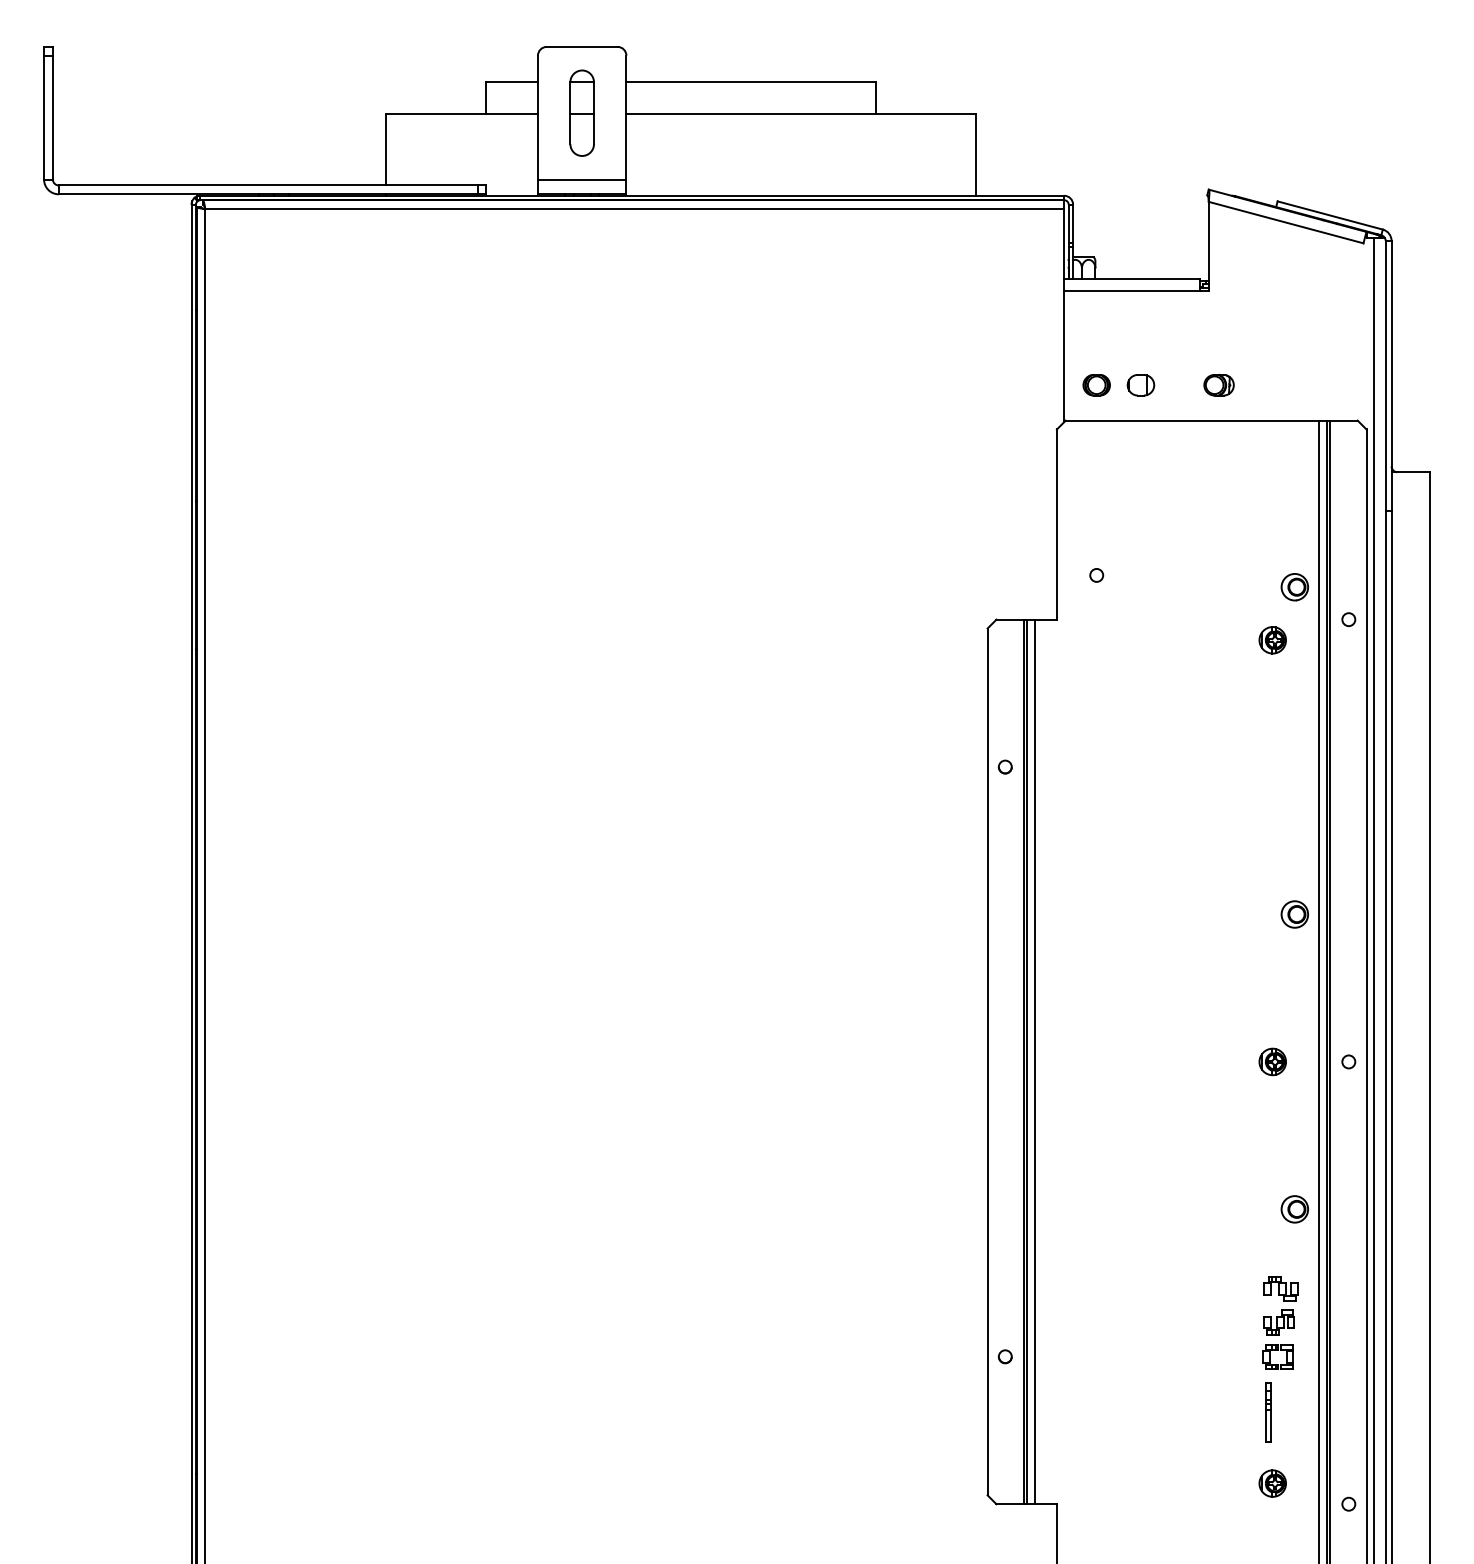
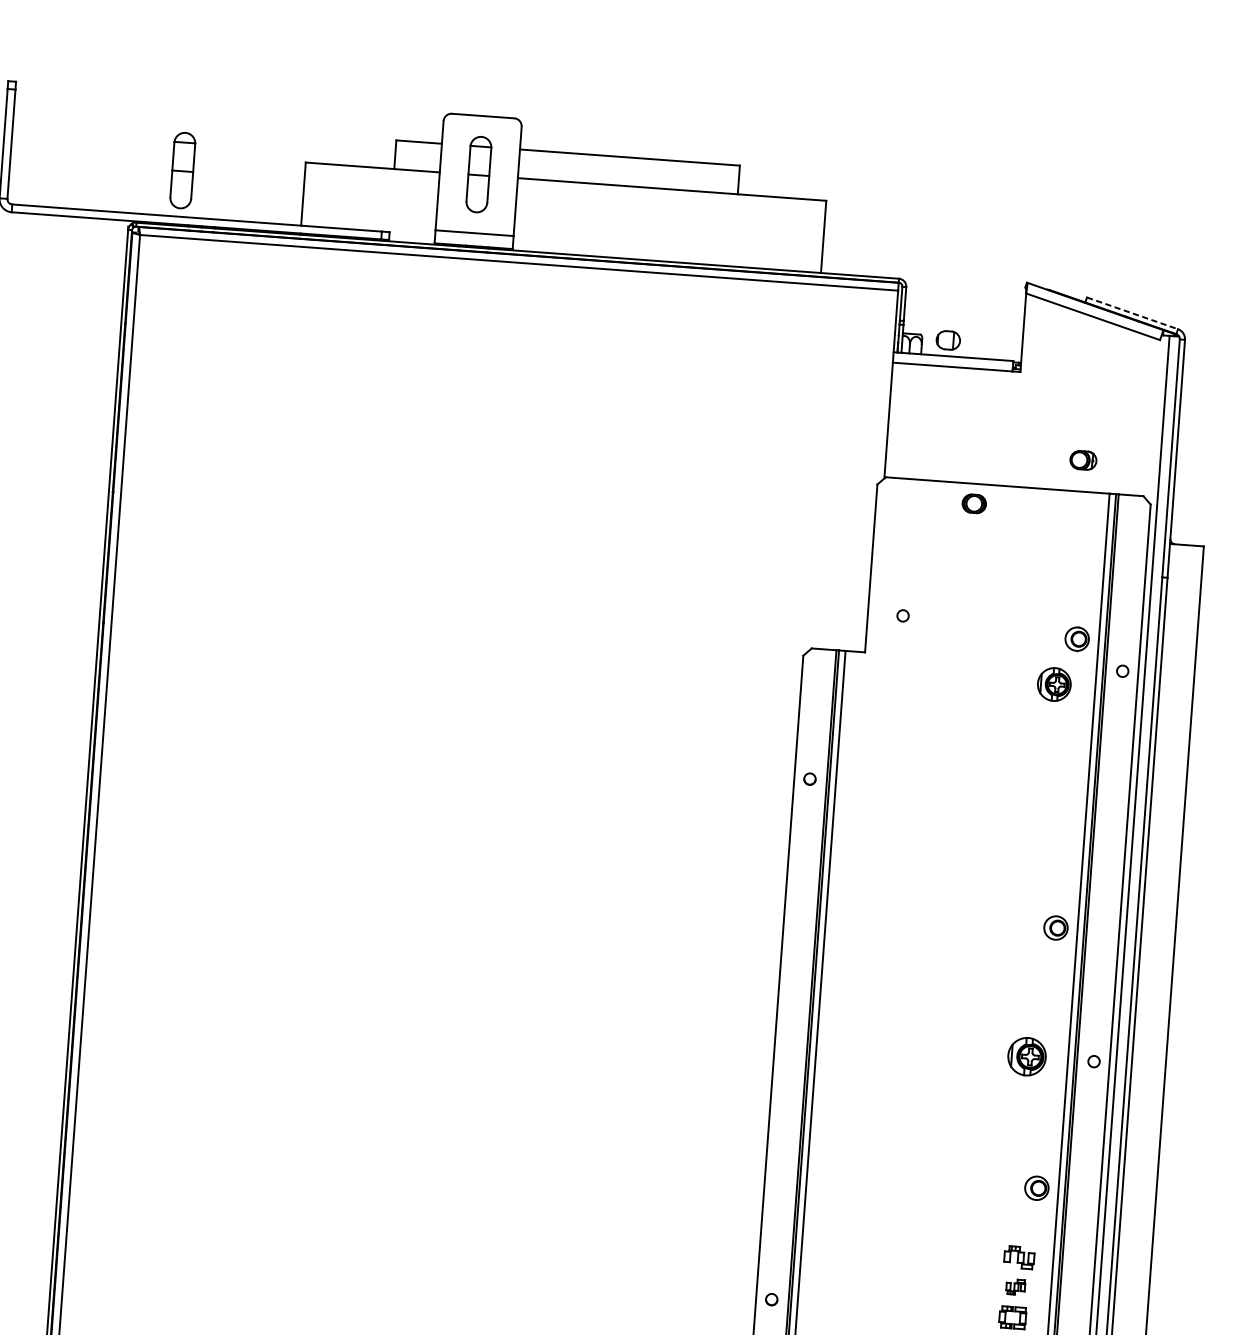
part: (247, 132) -> (182, 169), added
line: (1330, 215) -> (1132, 313), solid -> dashed
part: (1218, 384) -> (1082, 459), moved
part: (1096, 385) -> (974, 504), moved
part: (1140, 385) -> (947, 340), moved
part: (1272, 640) -> (1054, 684), size x1.4
part: (1272, 1061) -> (1026, 1056), size x1.6
part: (1278, 1322) -> (1015, 1287), size x0.7

